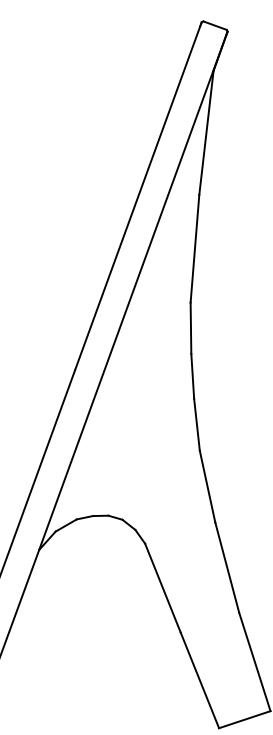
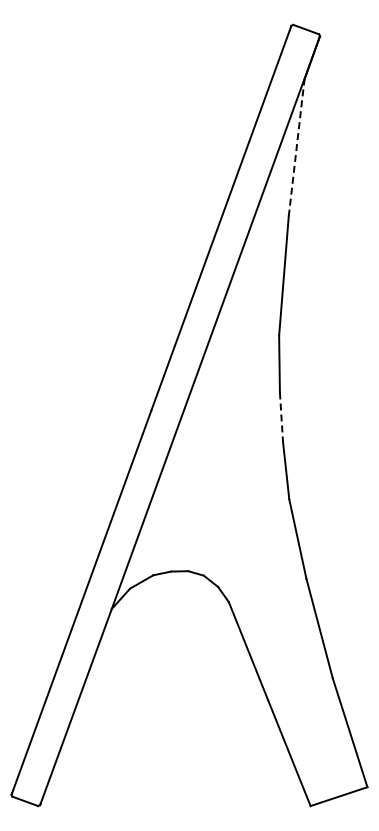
line: (206, 133) -> (296, 148), solid -> dashed
line: (192, 376) -> (281, 417), solid -> dashed

